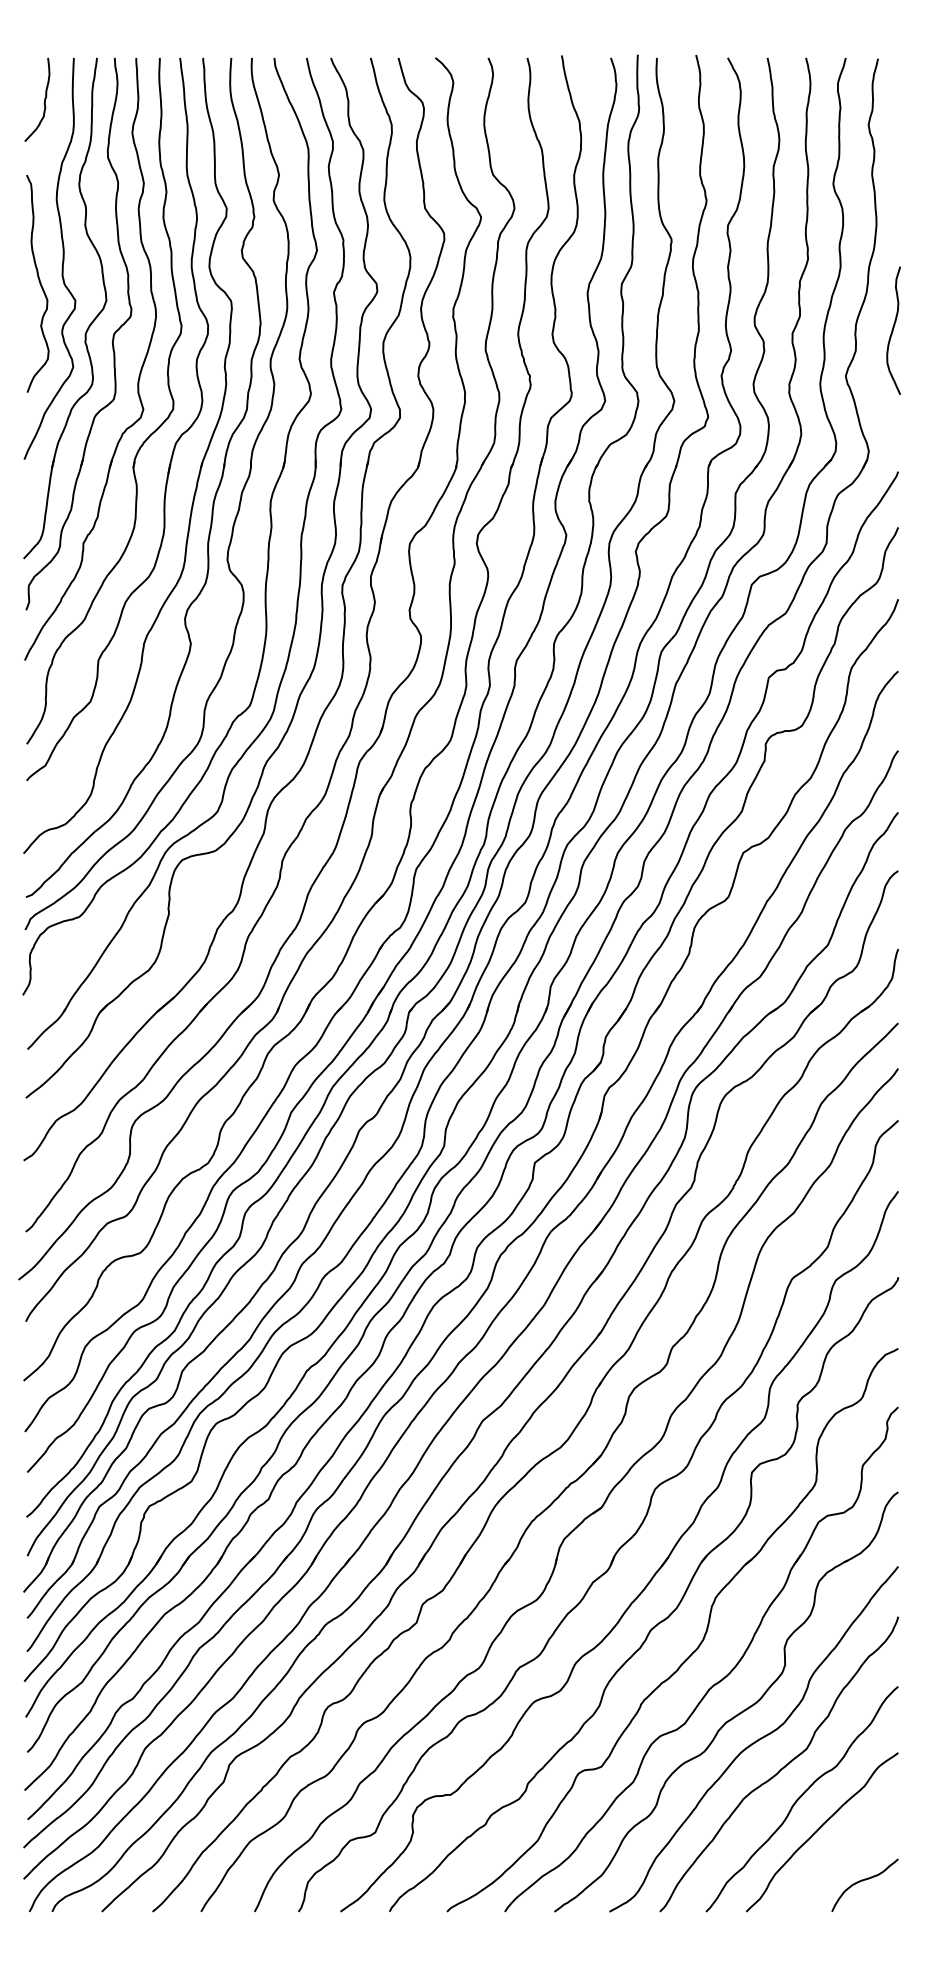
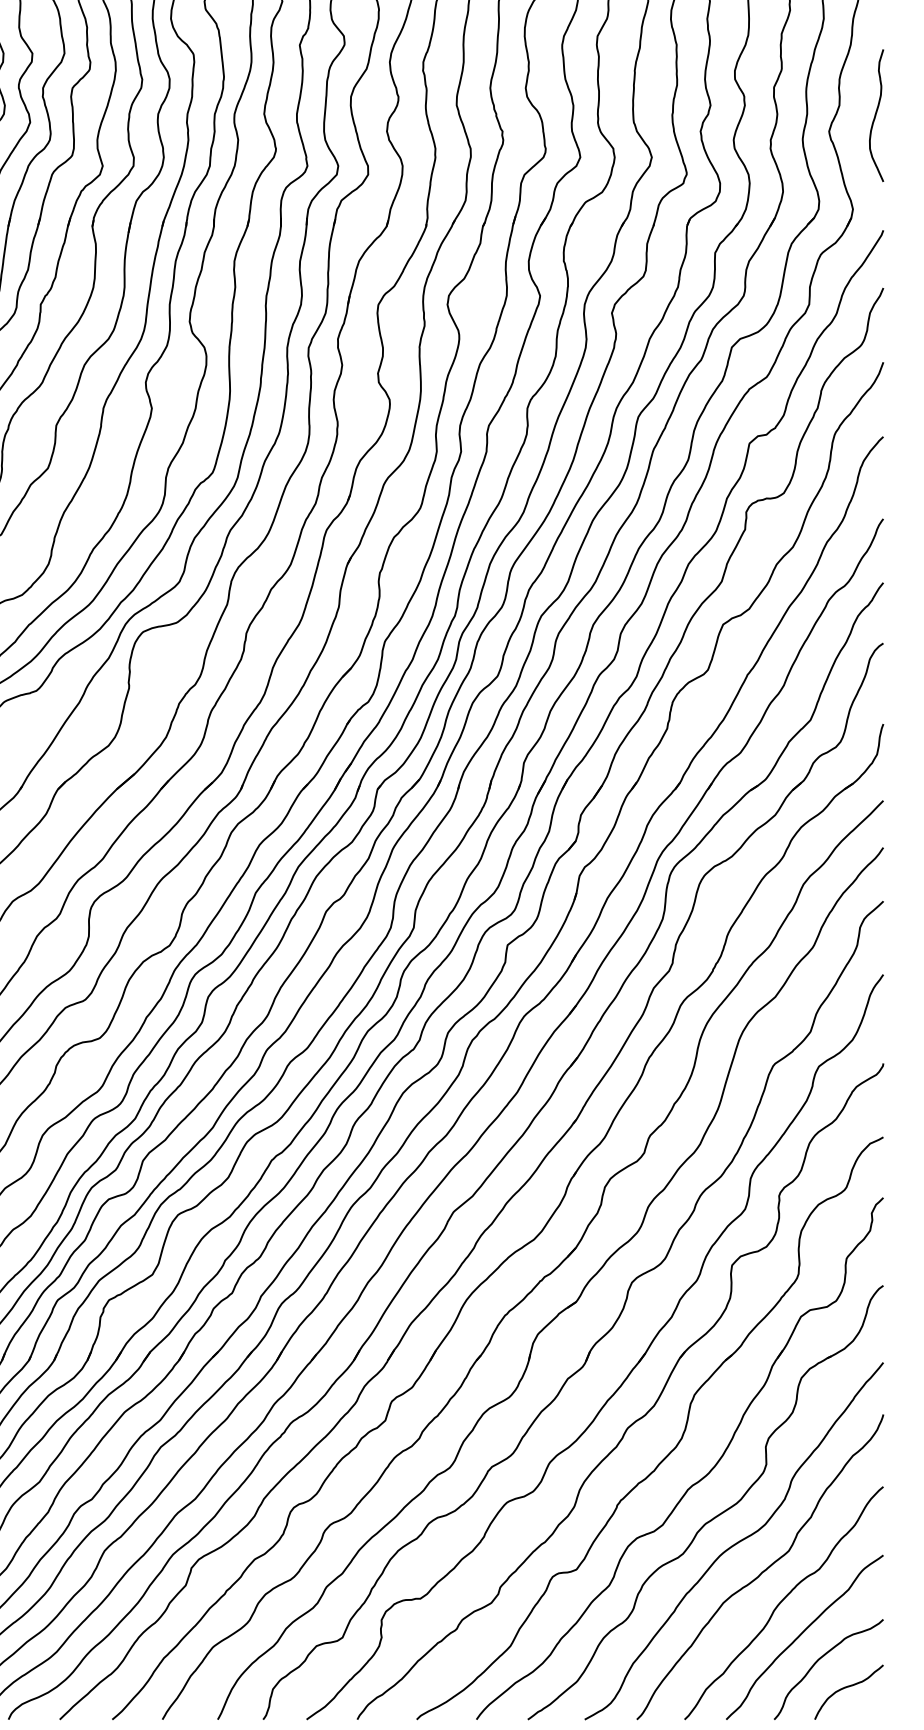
curve: (893, 330) -> (876, 115), moved
curve: (836, 1854) -> (819, 1660), added

